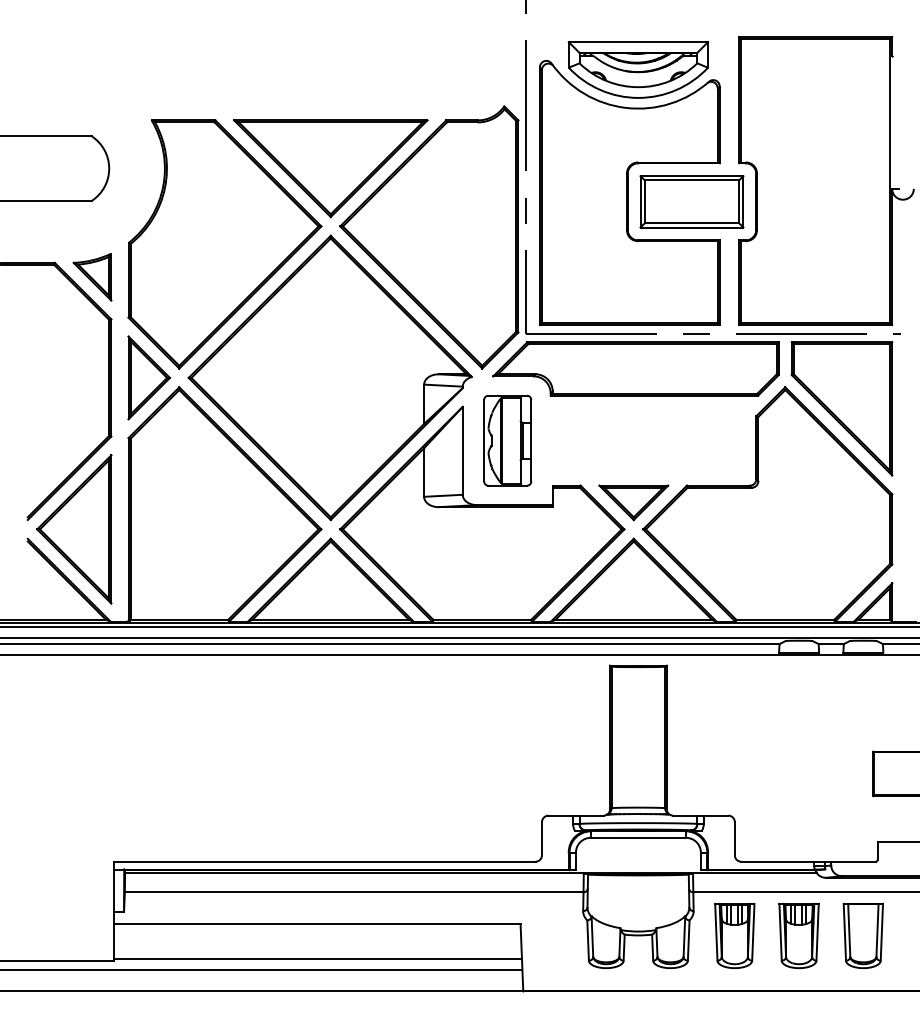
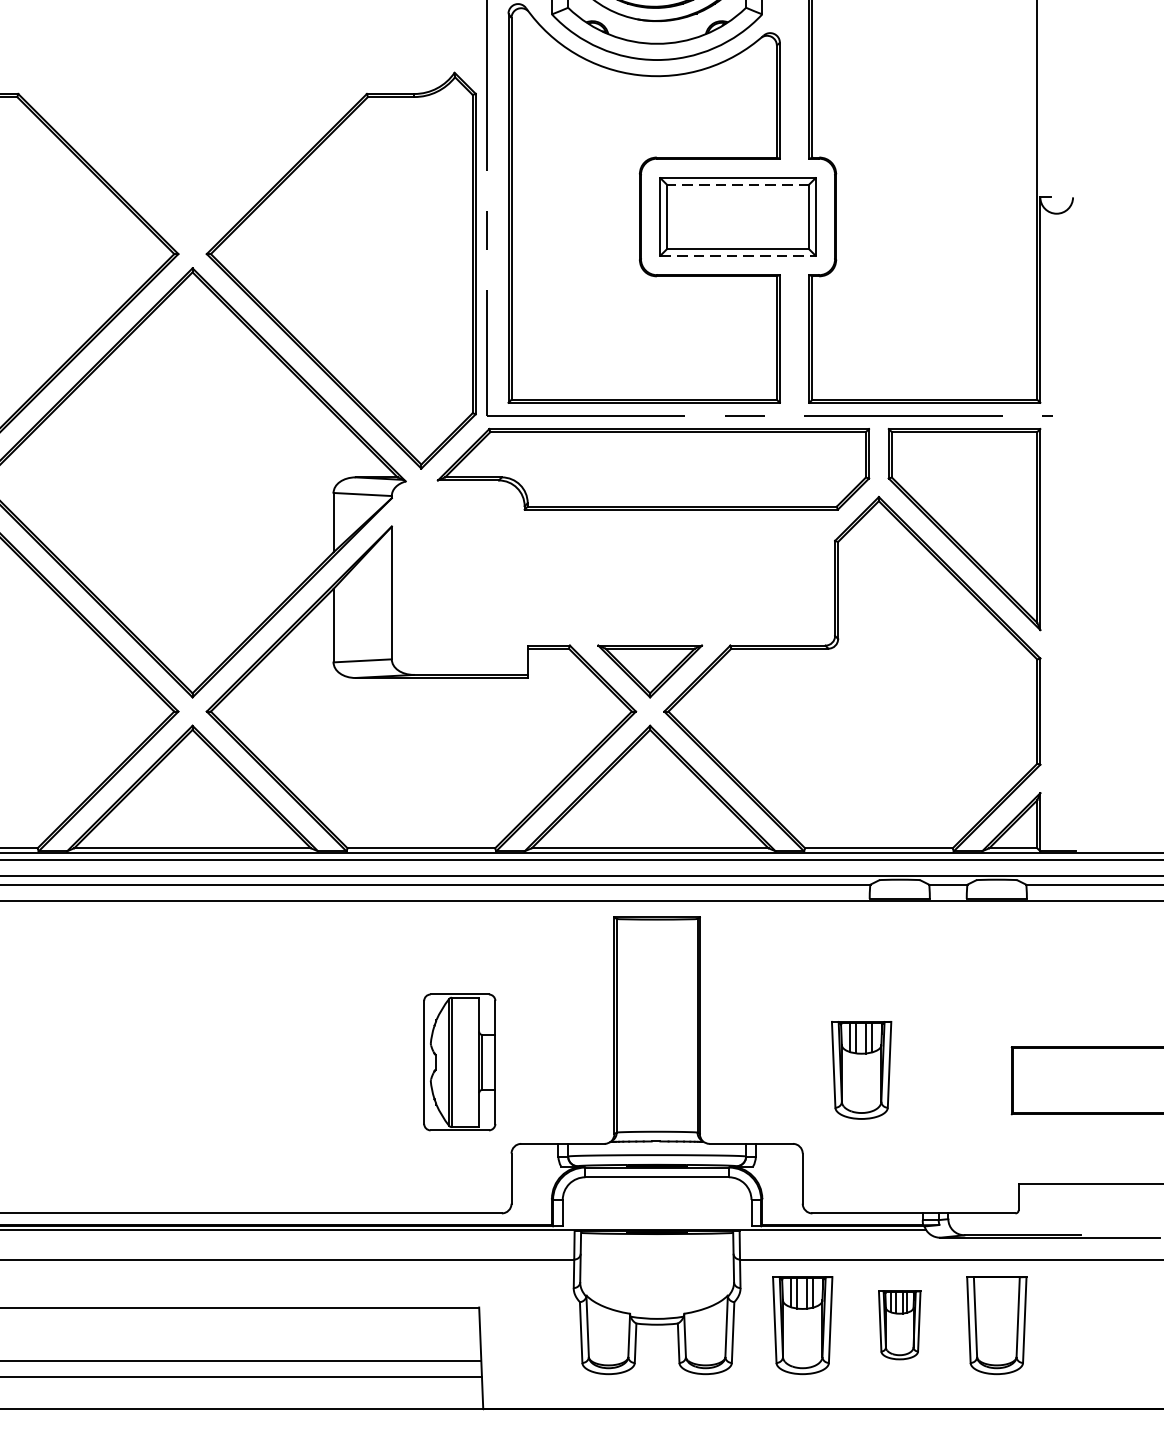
part: (330, 168) -> (192, 166), removed
line: (691, 180) -> (737, 184), solid -> dashed
line: (692, 227) -> (738, 255), solid -> dashed
part: (507, 440) -> (459, 1062), moved
part: (773, 766) -> (861, 1069), added
part: (798, 935) -> (898, 1324), size x0.7

